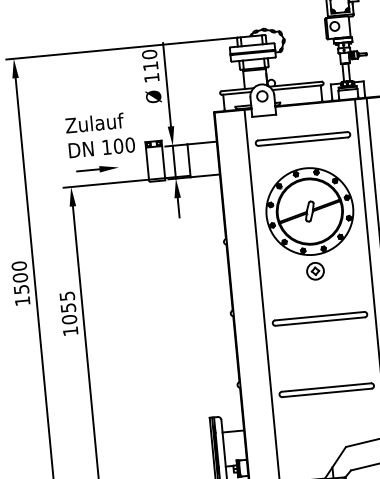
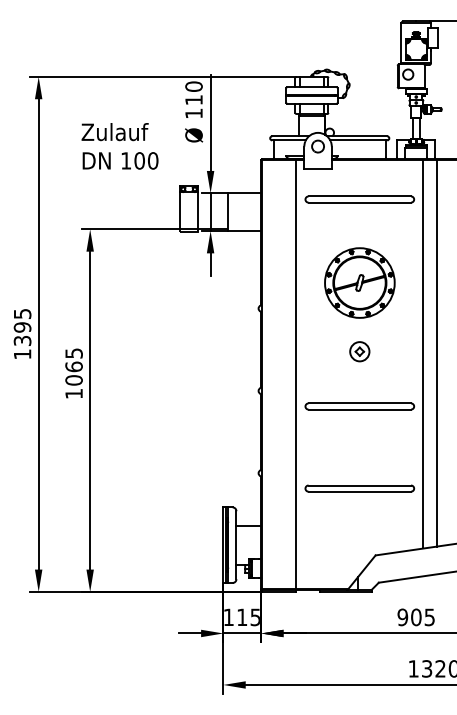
text: (99, 135) -> (119, 146), moved
part: (97, 168) -> (122, 211), removed
part: (309, 211) -> (359, 282), size x0.7
text: (20, 277) -> (22, 326), 1500 -> 1395
text: (67, 307) -> (73, 366), 1055 -> 1065

